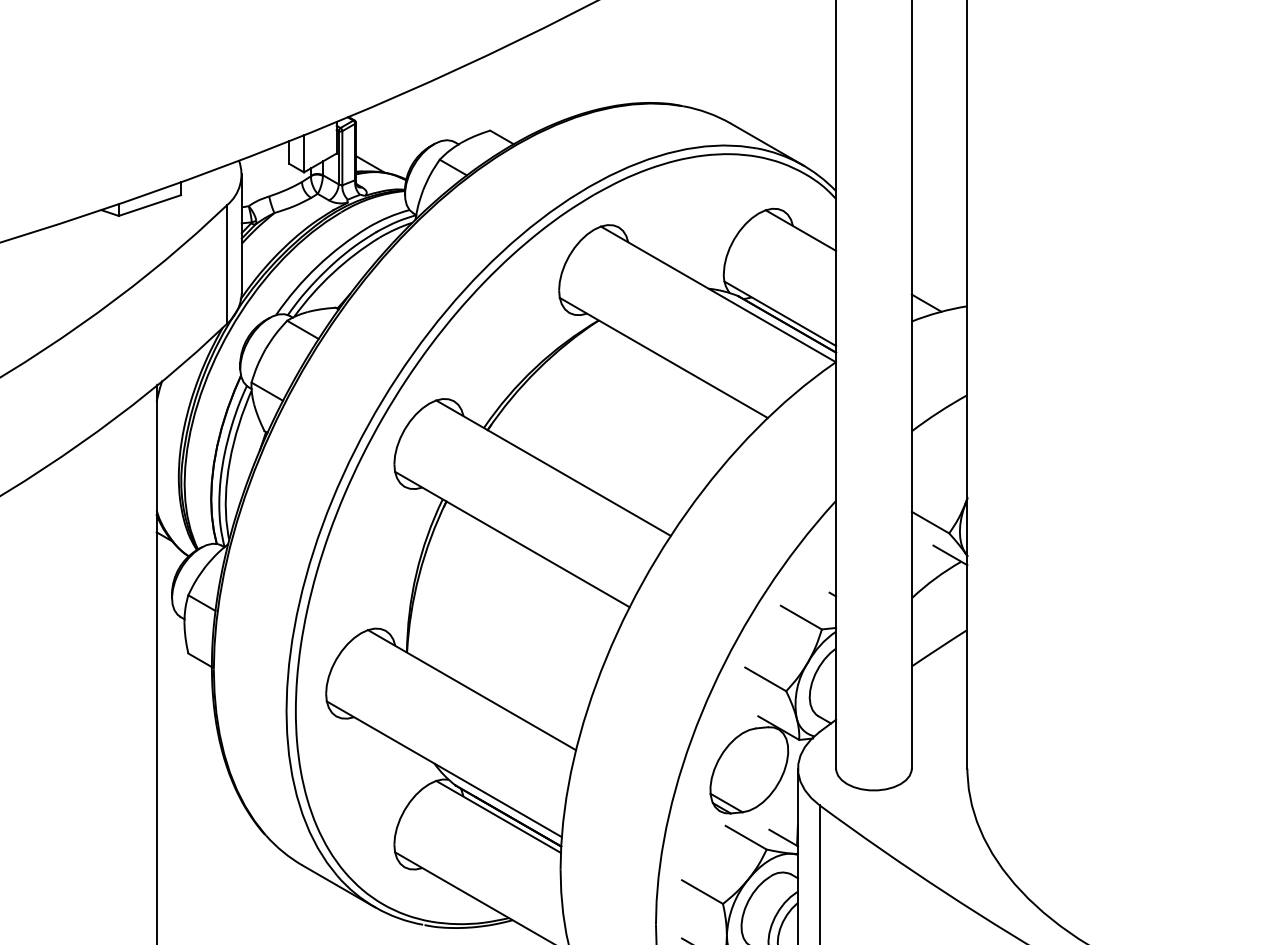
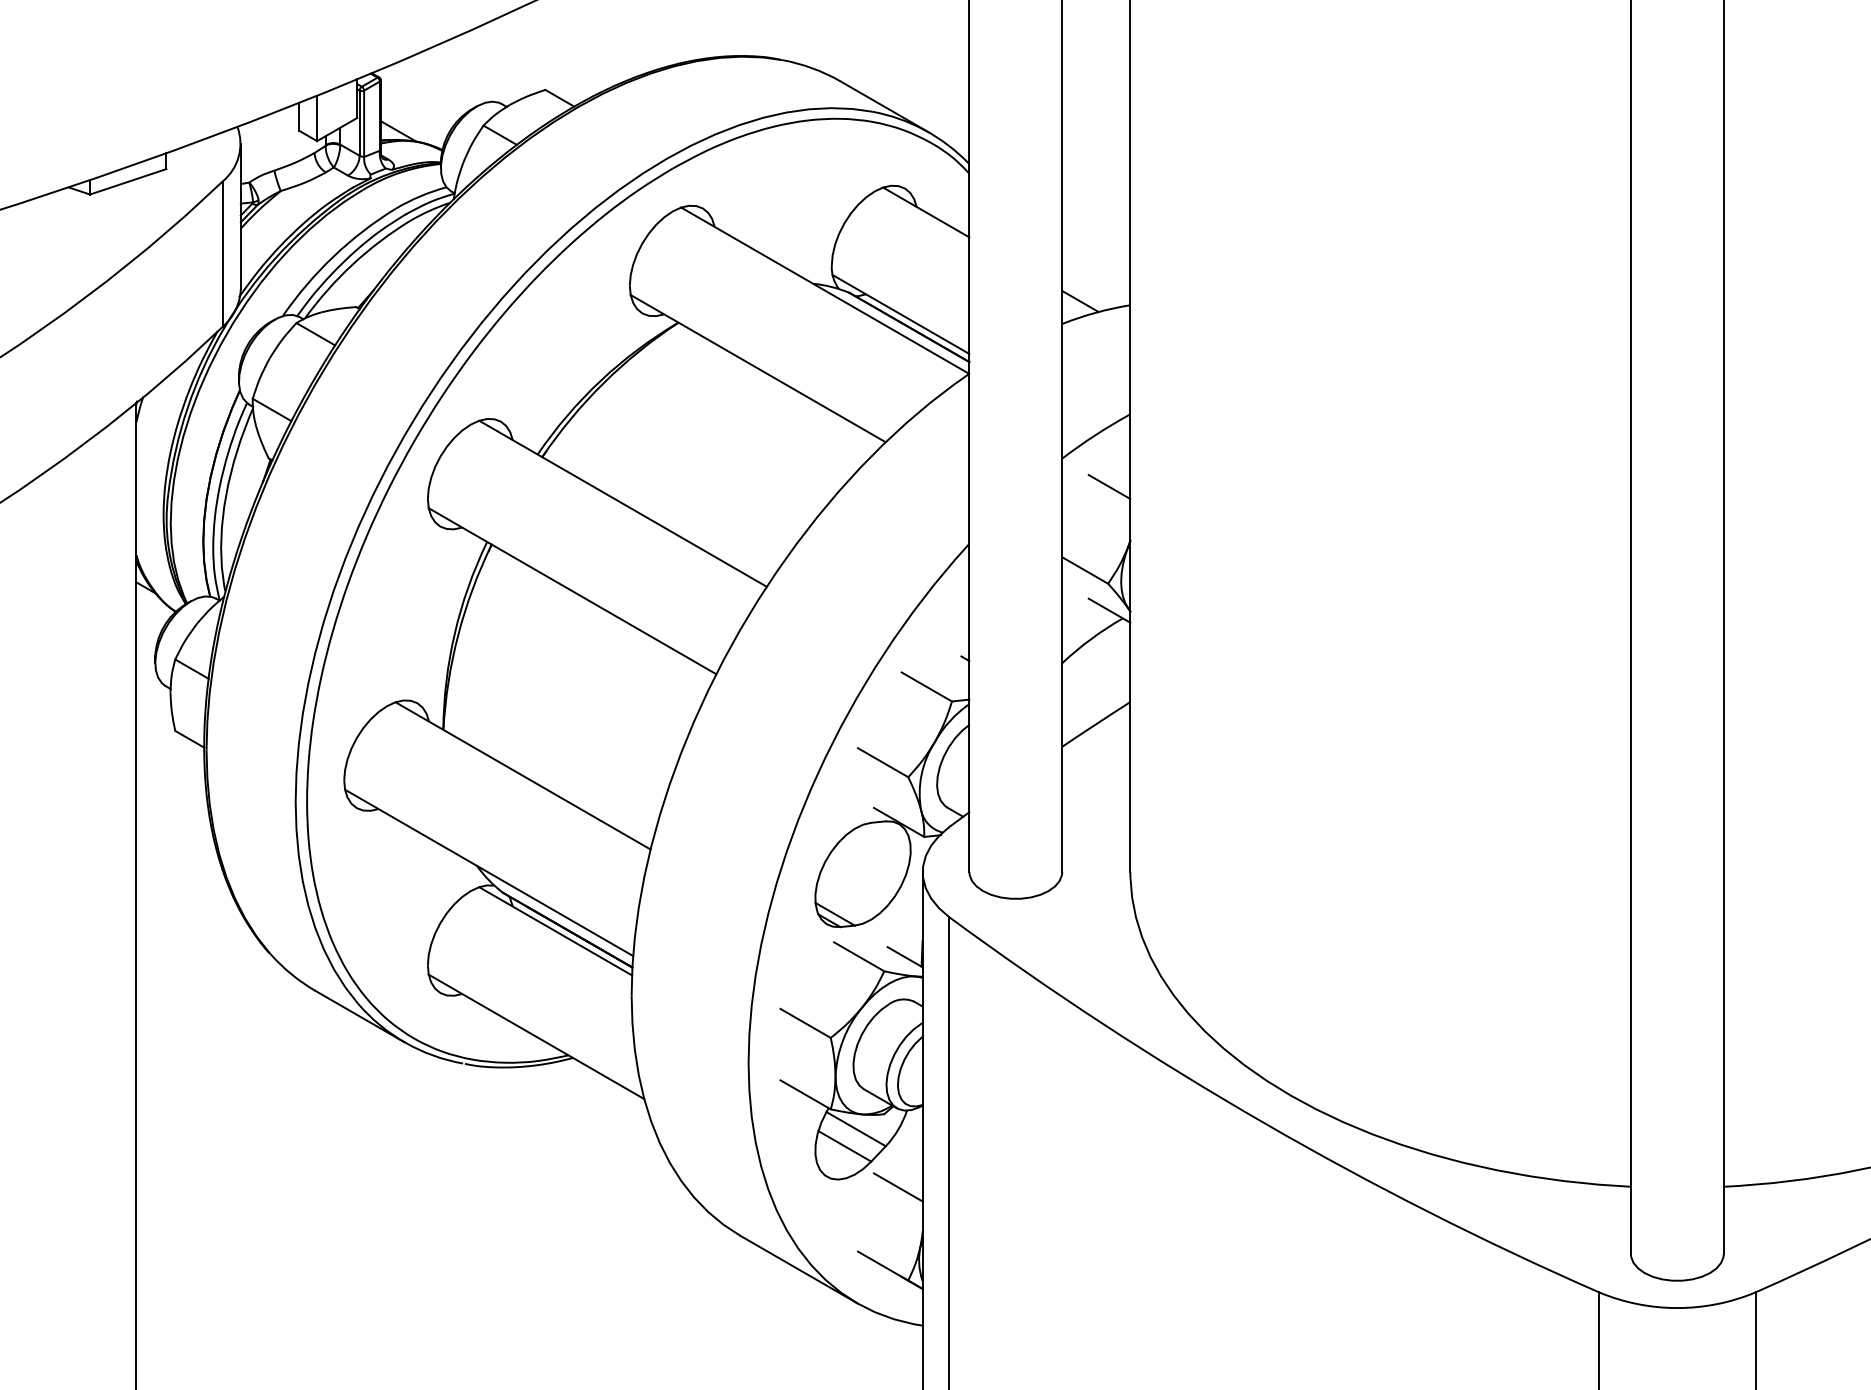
line: (950, 454) -> (1109, 487), added

